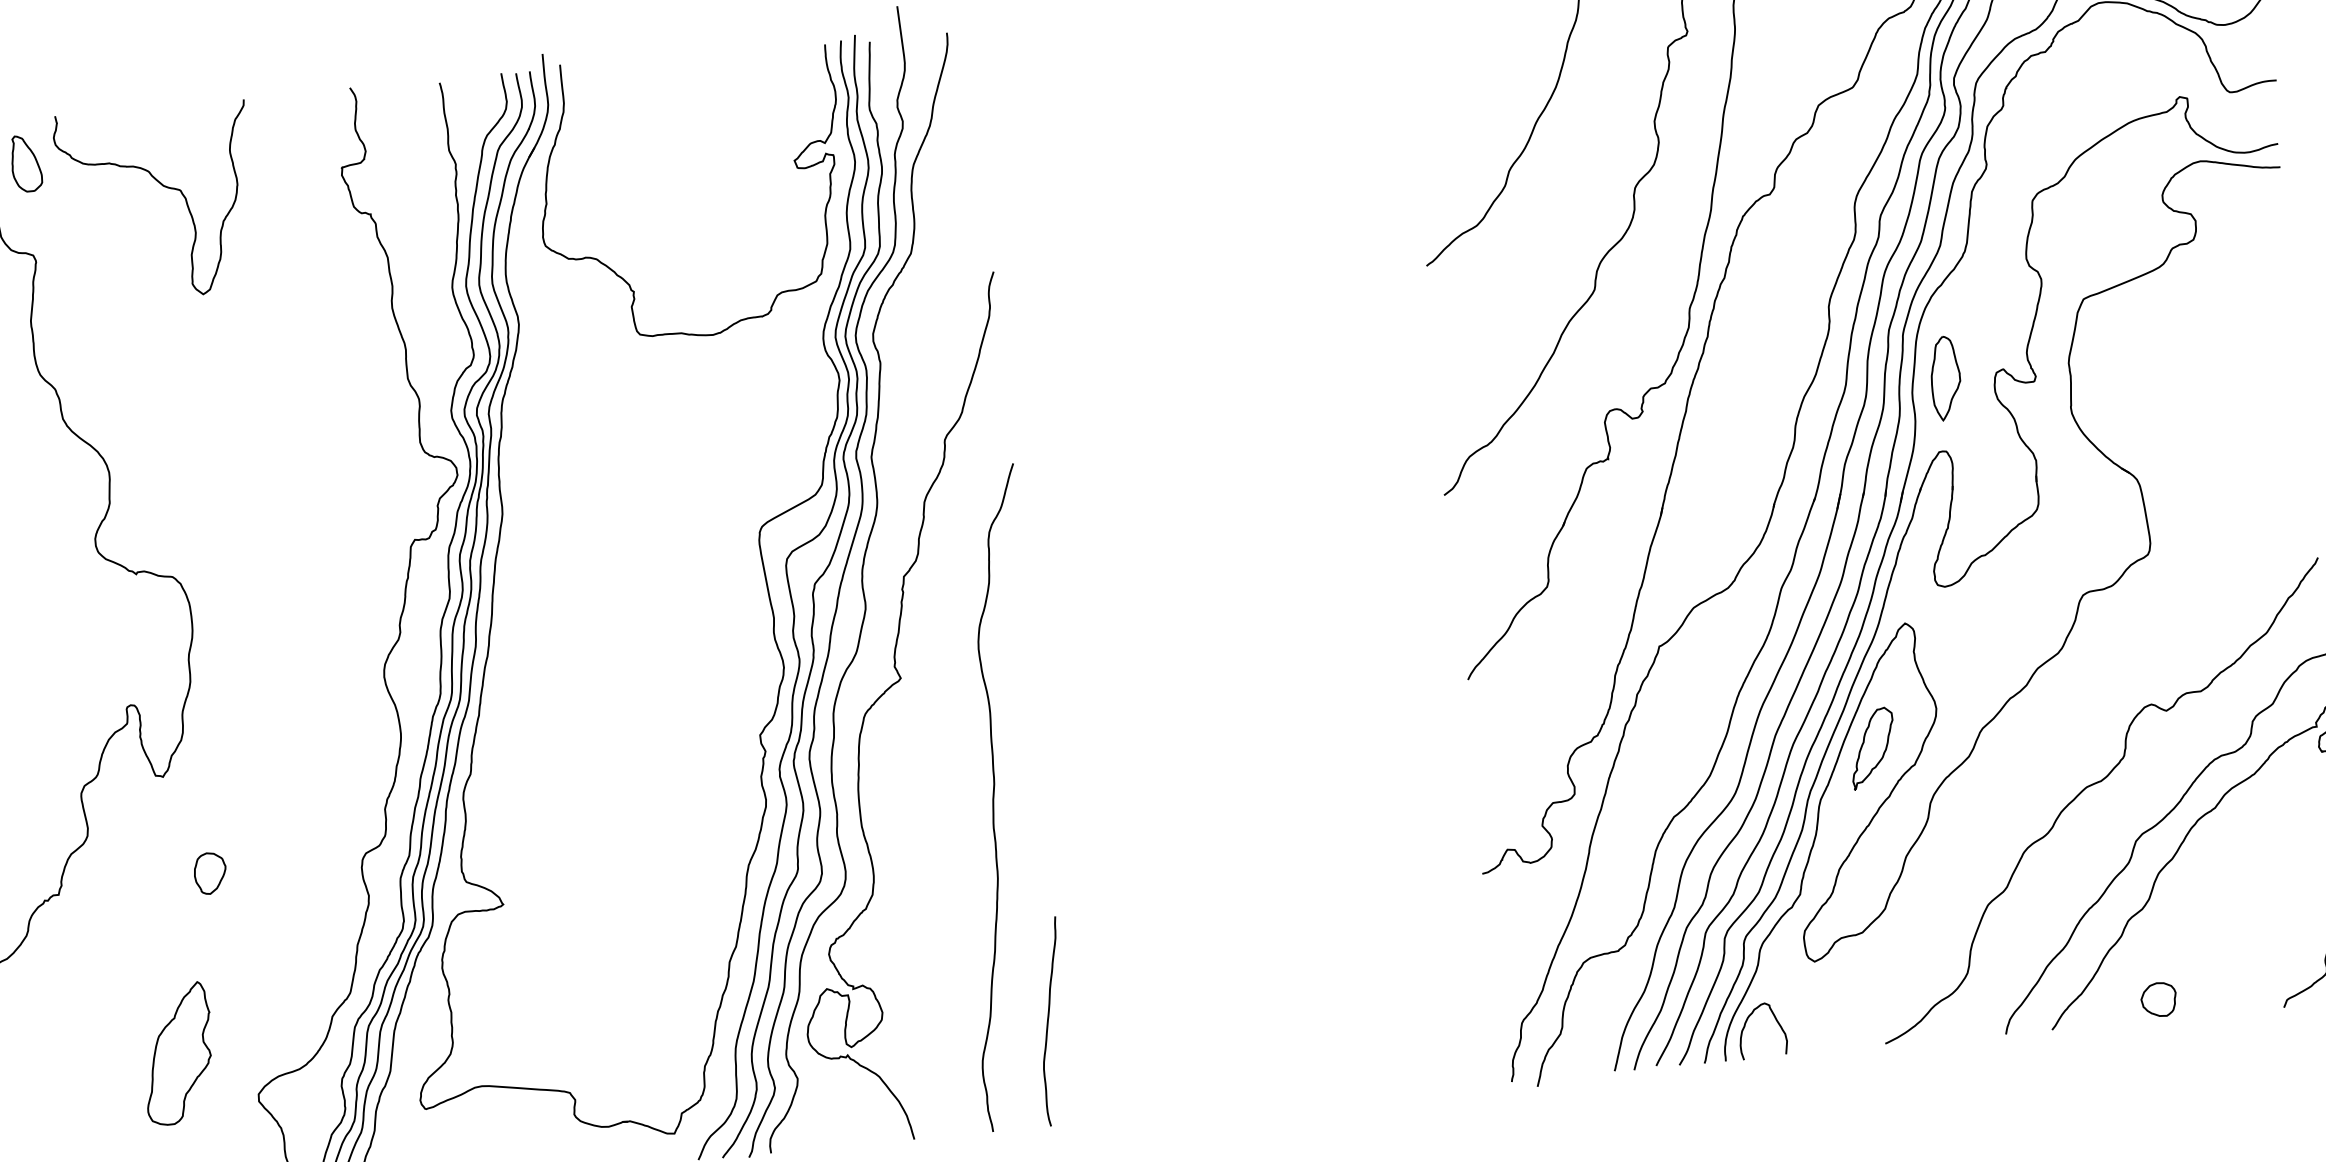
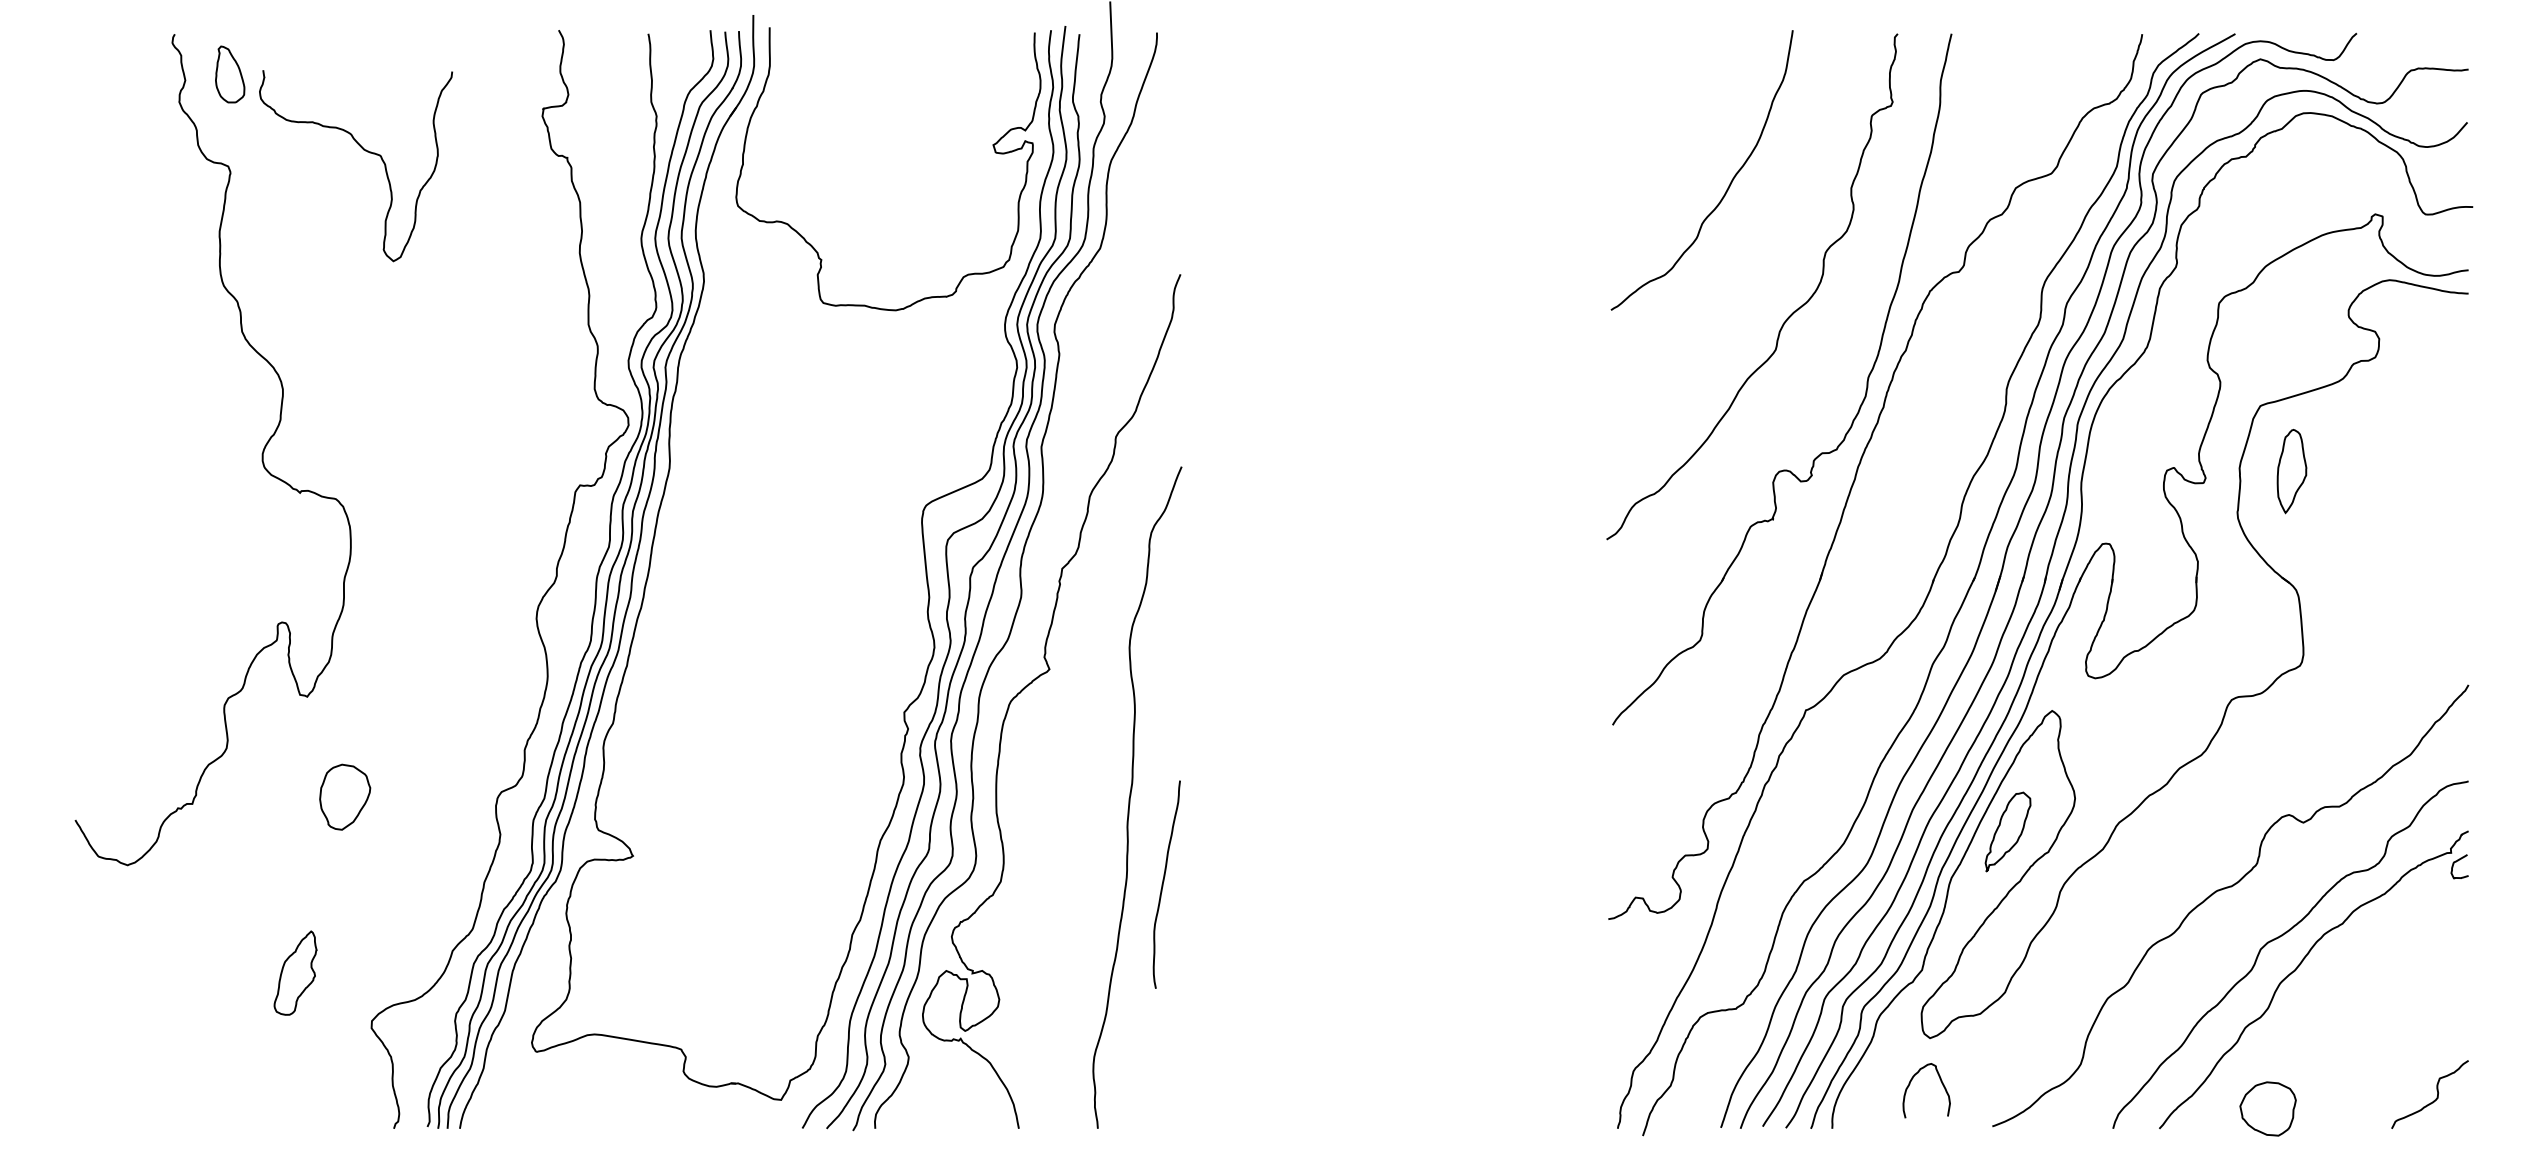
curve: (162, 186) -> (363, 150), moved
part: (1945, 378) -> (2291, 471), moved
part: (209, 872) -> (344, 796), size x1.6
part: (2159, 999) -> (2268, 1108), size x1.6
curve: (1048, 1021) -> (1163, 884), moved
curve: (1776, 1022) -> (1941, 1083), moved
part: (177, 1053) -> (295, 972), size x0.6

